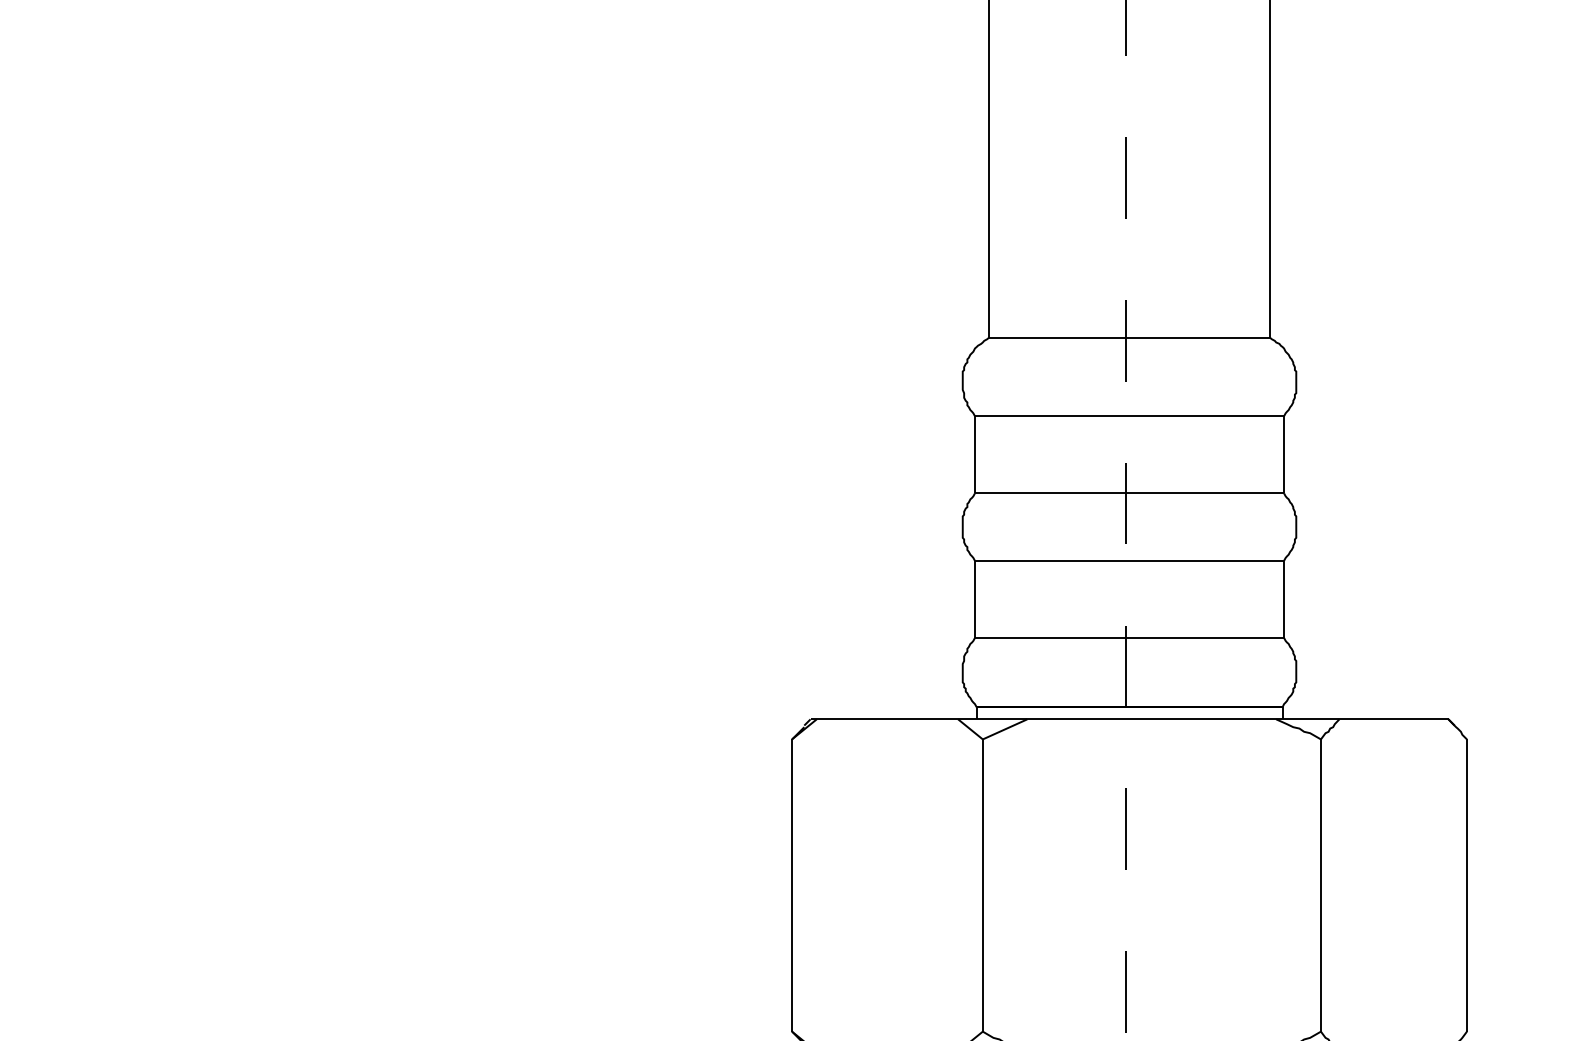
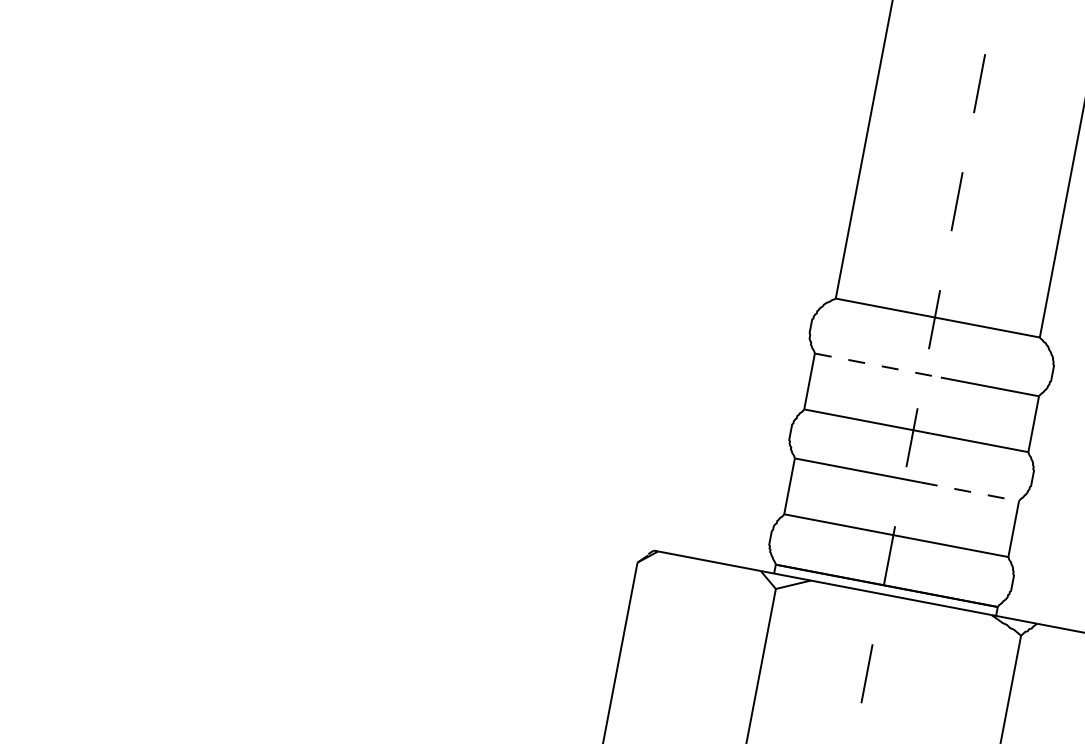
line: (1061, 416) -> (877, 365), solid -> dashed
line: (1216, 560) -> (970, 491), solid -> dashed

